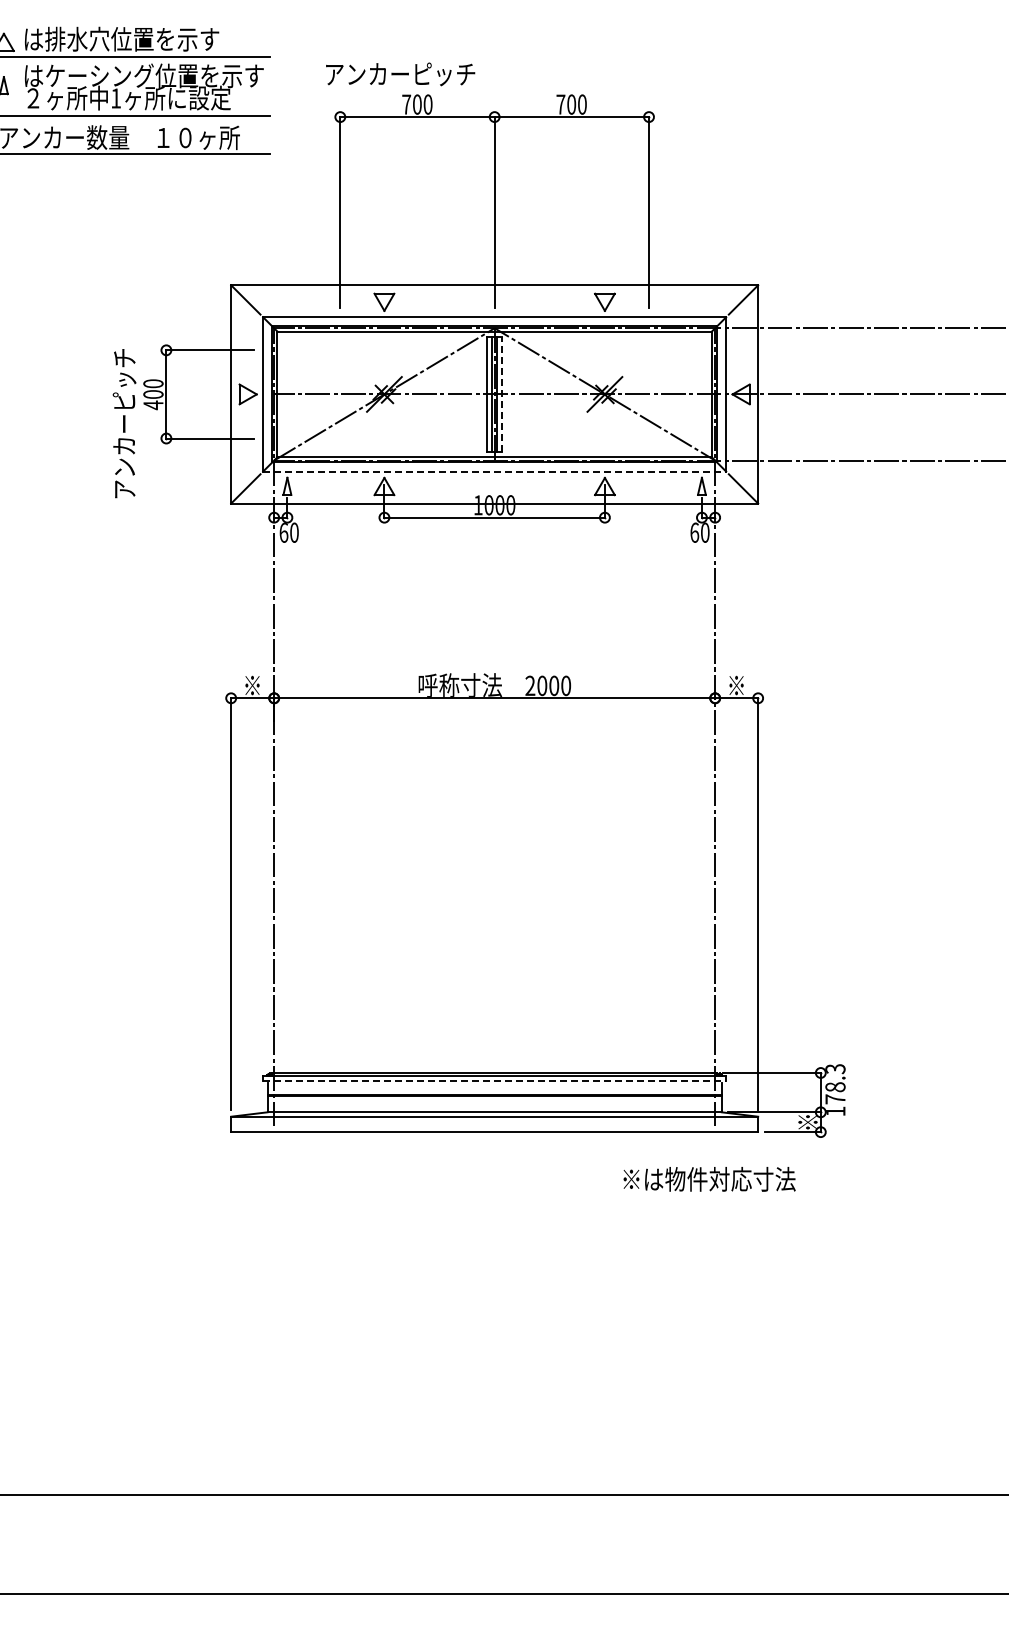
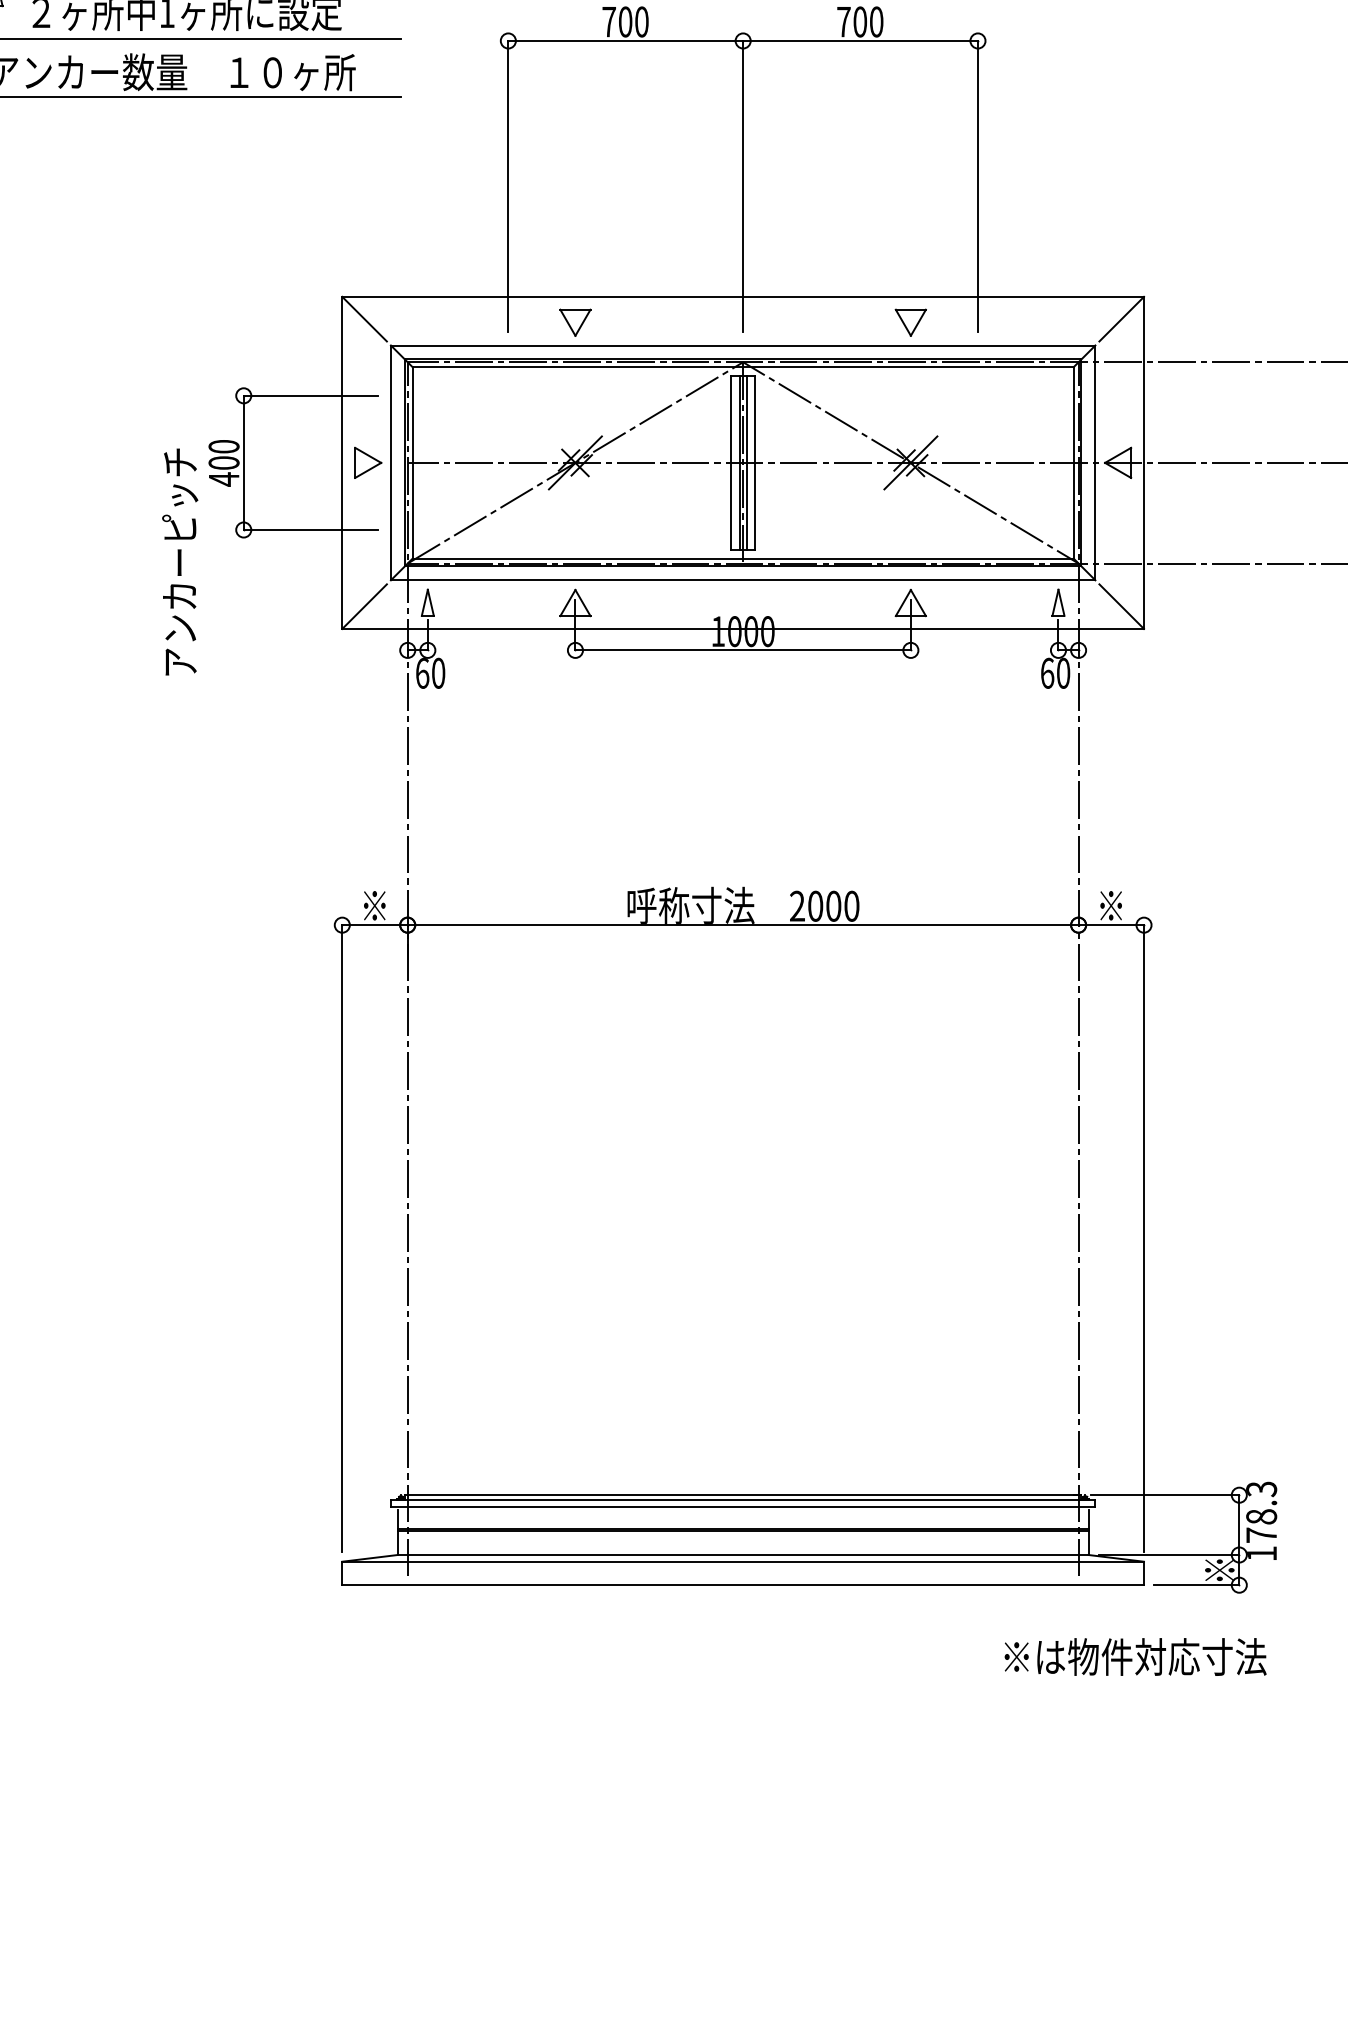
line: (502, 393) -> (755, 461), dashed -> solid
text: (124, 423) -> (180, 561), moved
line: (494, 471) -> (742, 580), dashed -> solid
line: (494, 1080) -> (742, 1506), dashed -> solid
text: (709, 1179) -> (1135, 1657), moved

